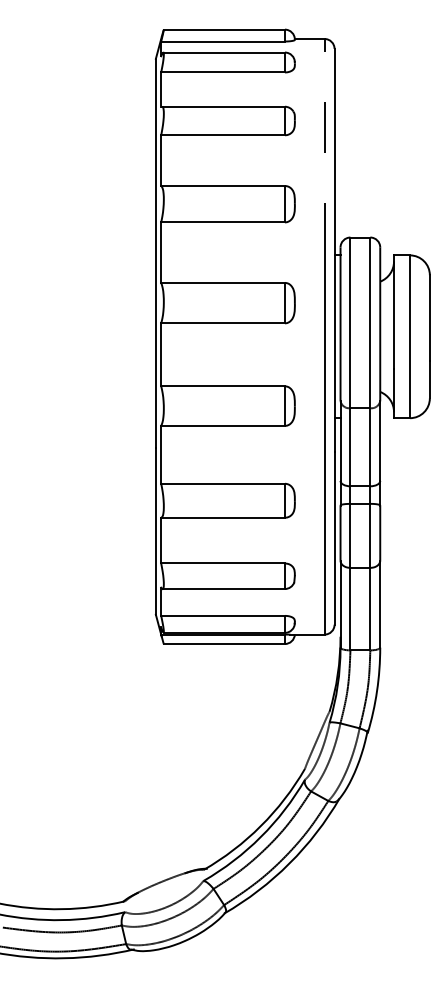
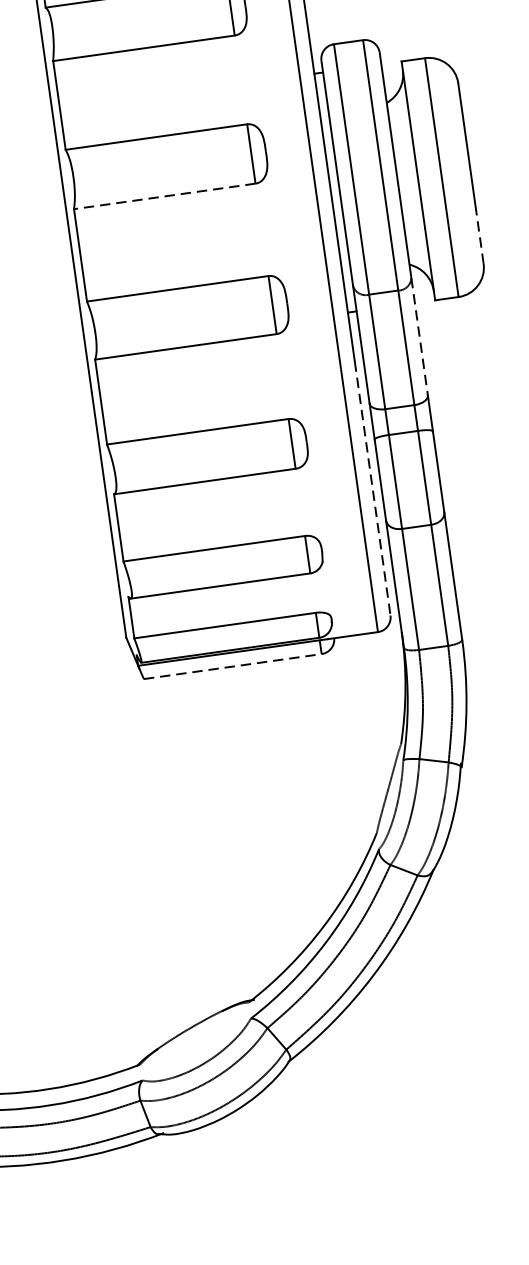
line: (223, 323) -> (165, 196), solid -> dashed
line: (429, 379) -> (479, 236), solid -> dashed
line: (380, 441) -> (420, 337), solid -> dashed
line: (334, 538) -> (372, 489), solid -> dashed
line: (224, 644) -> (233, 667), solid -> dashed

